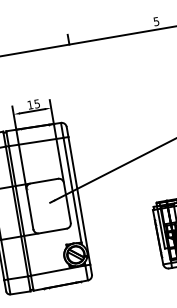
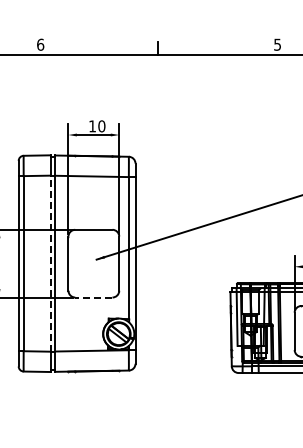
text: (36, 104) -> (101, 126), 15 -> 10
line: (16, 211) -> (50, 263), solid -> dashed
line: (52, 231) -> (93, 297), solid -> dashed

